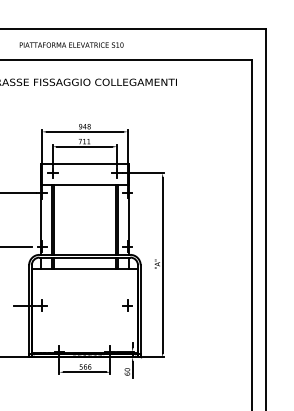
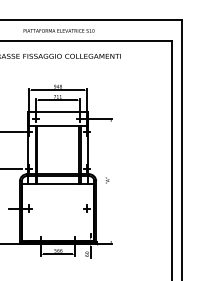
text: (70, 44) -> (58, 30), moved
line: (163, 265) -> (111, 181), removed

